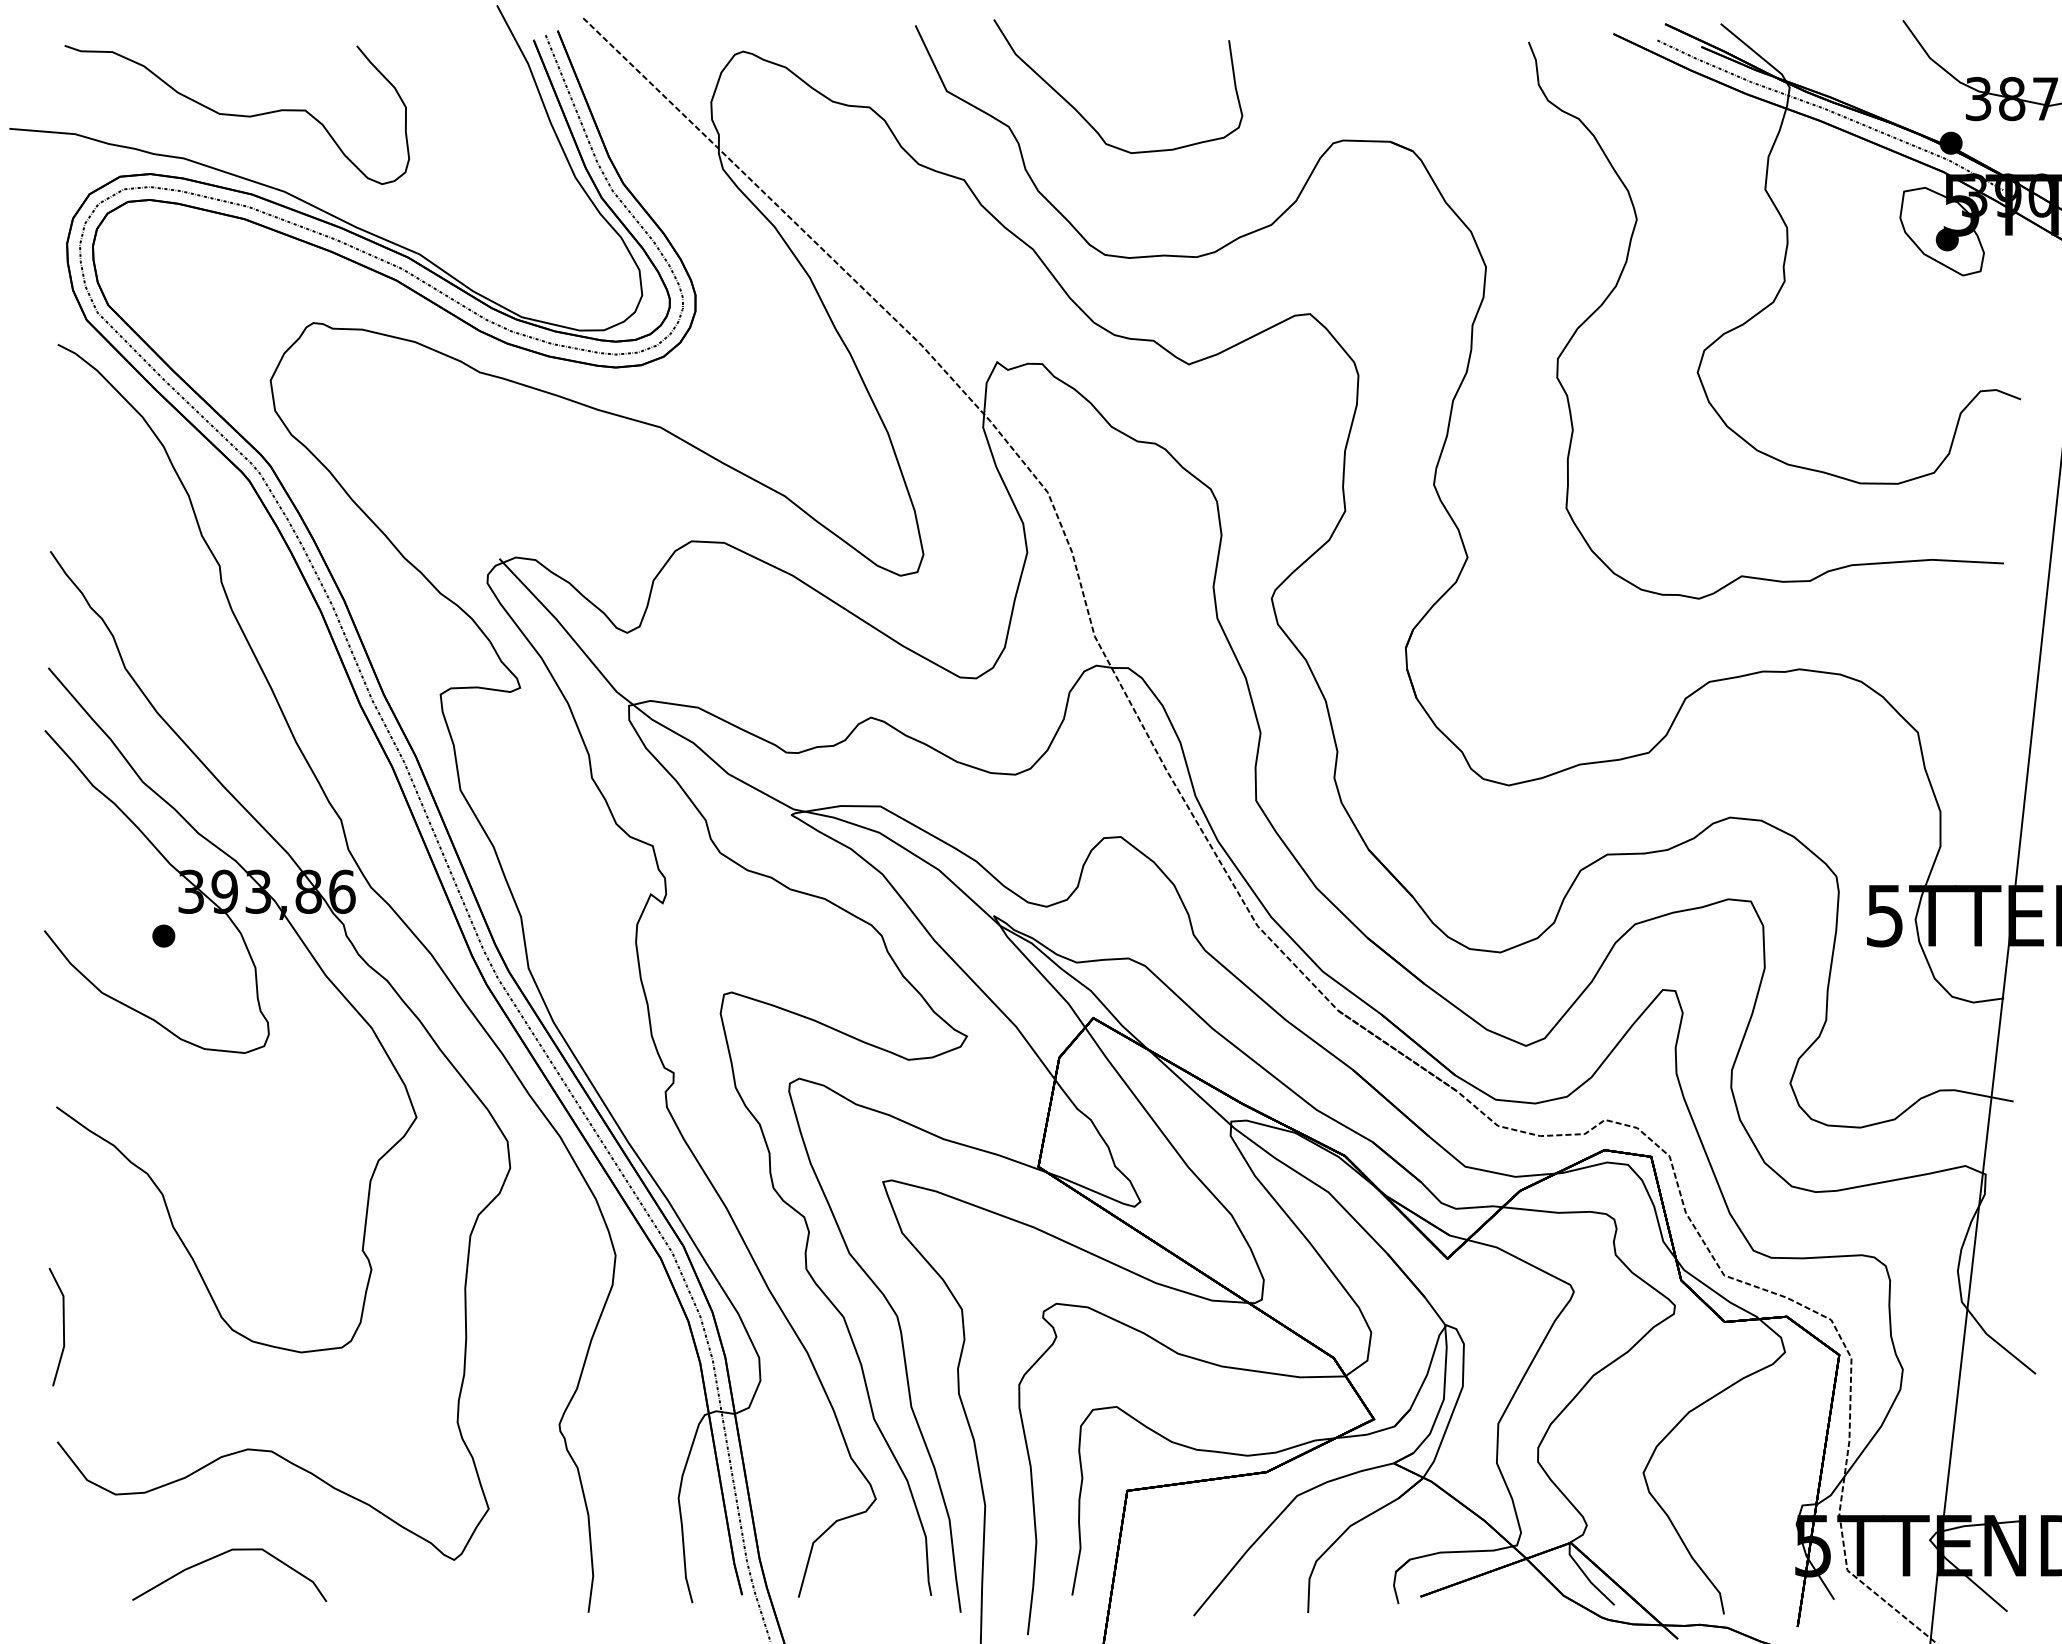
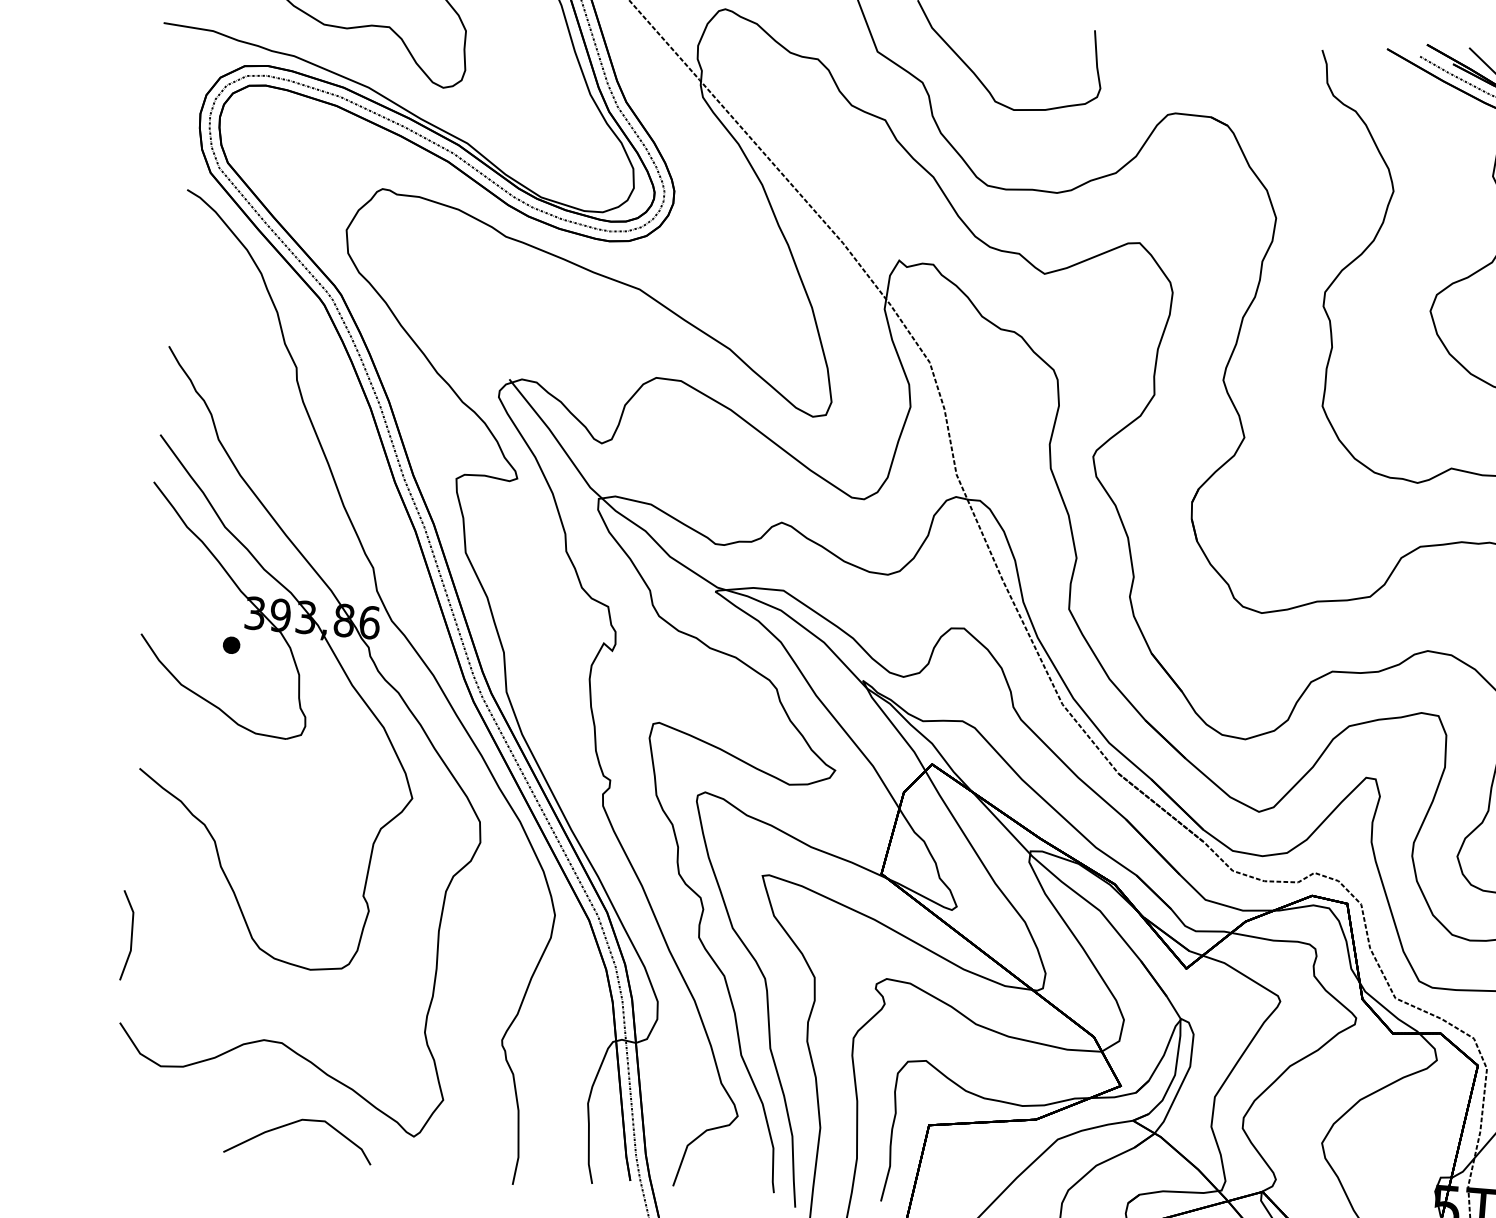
curve: (219, 1556) -> (292, 1124), moved

